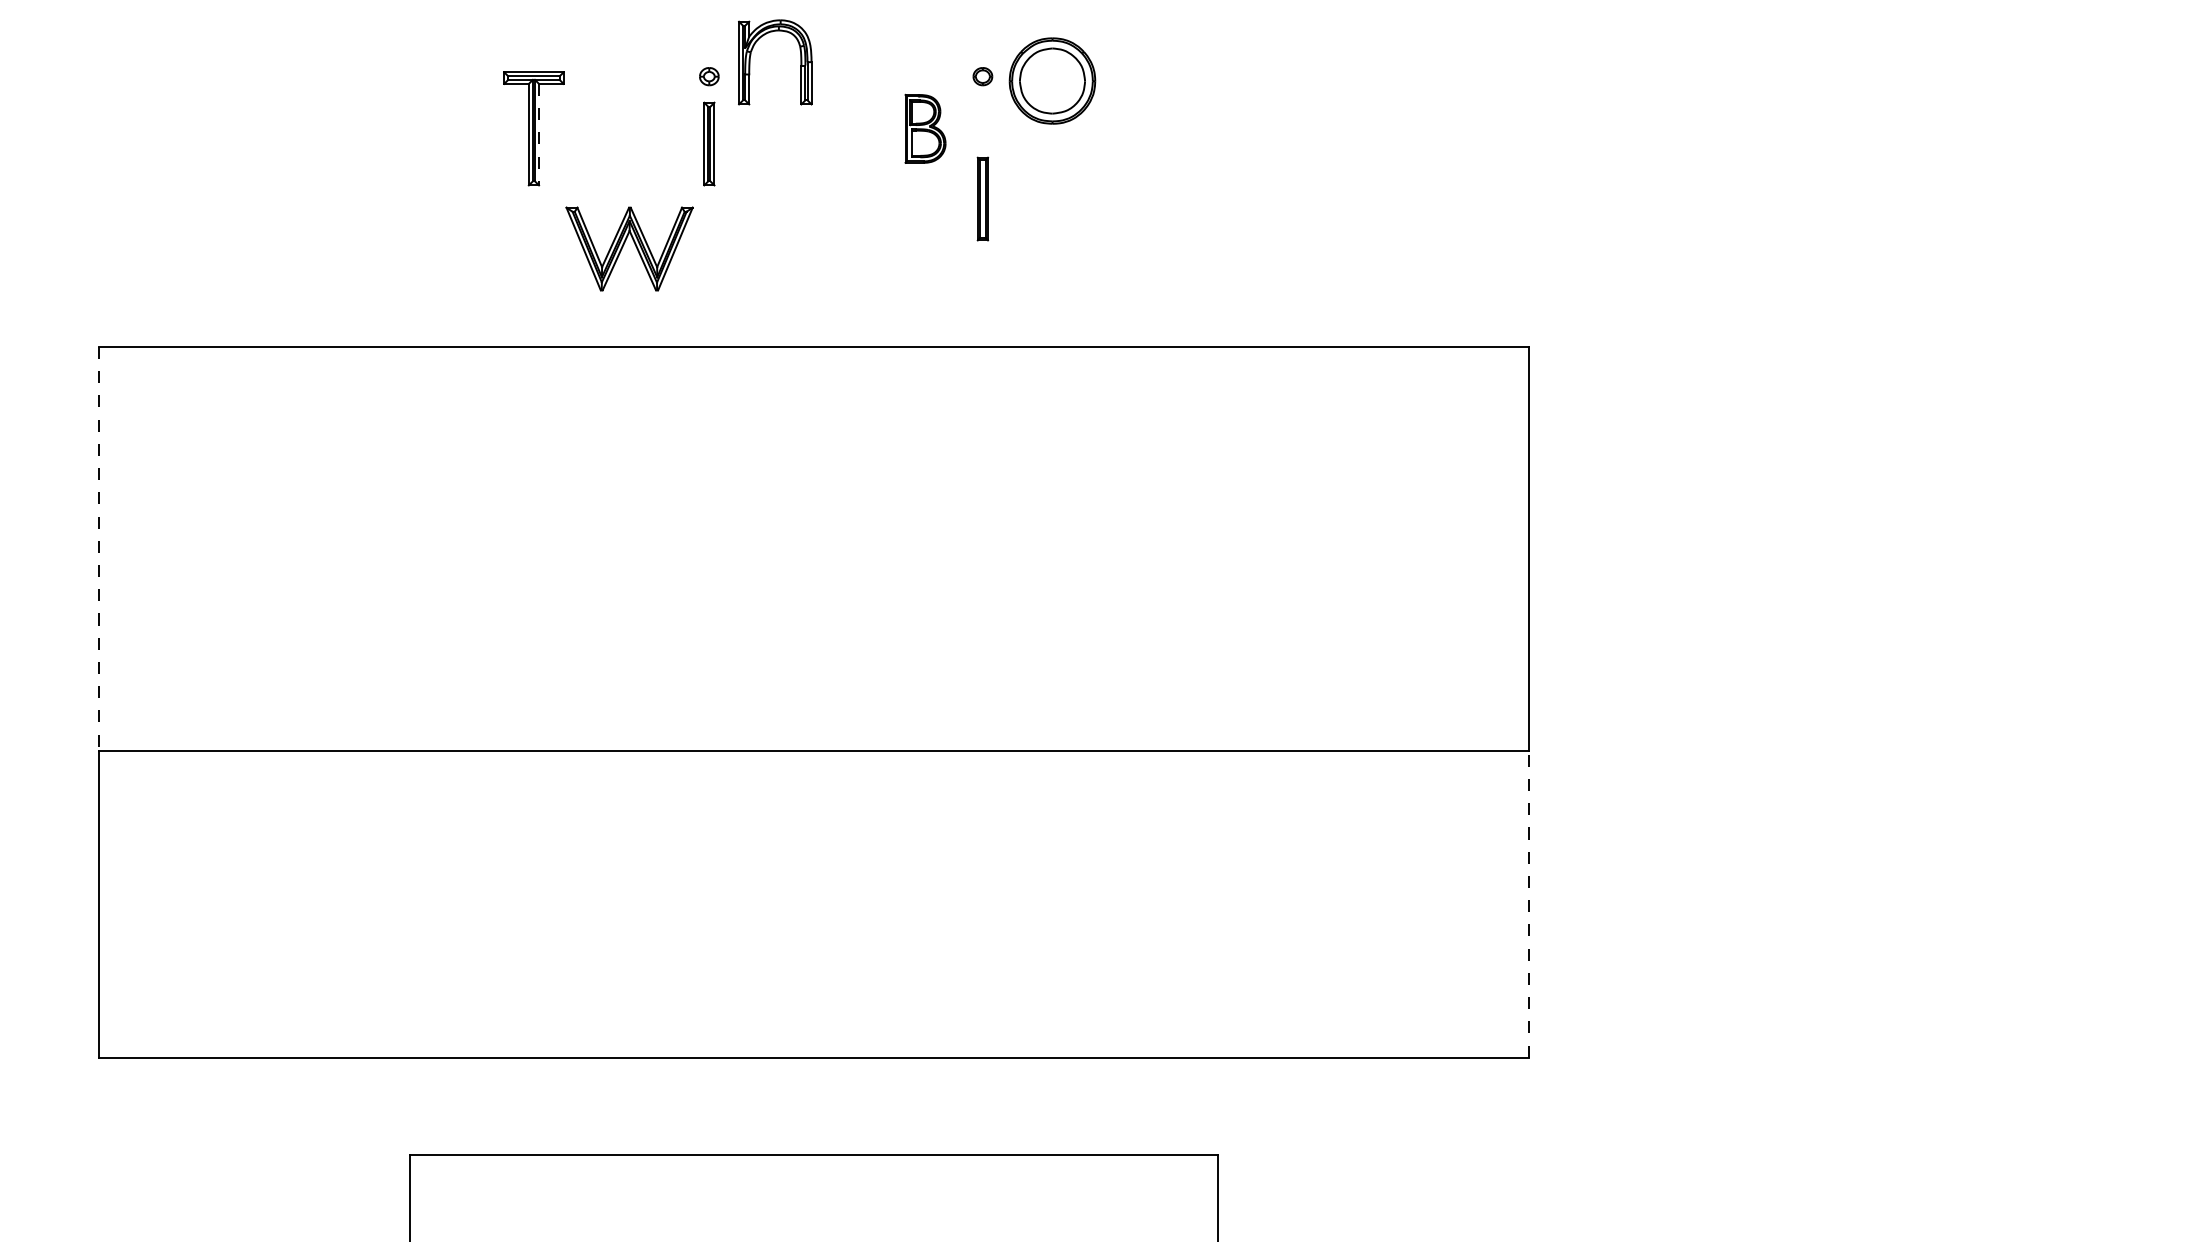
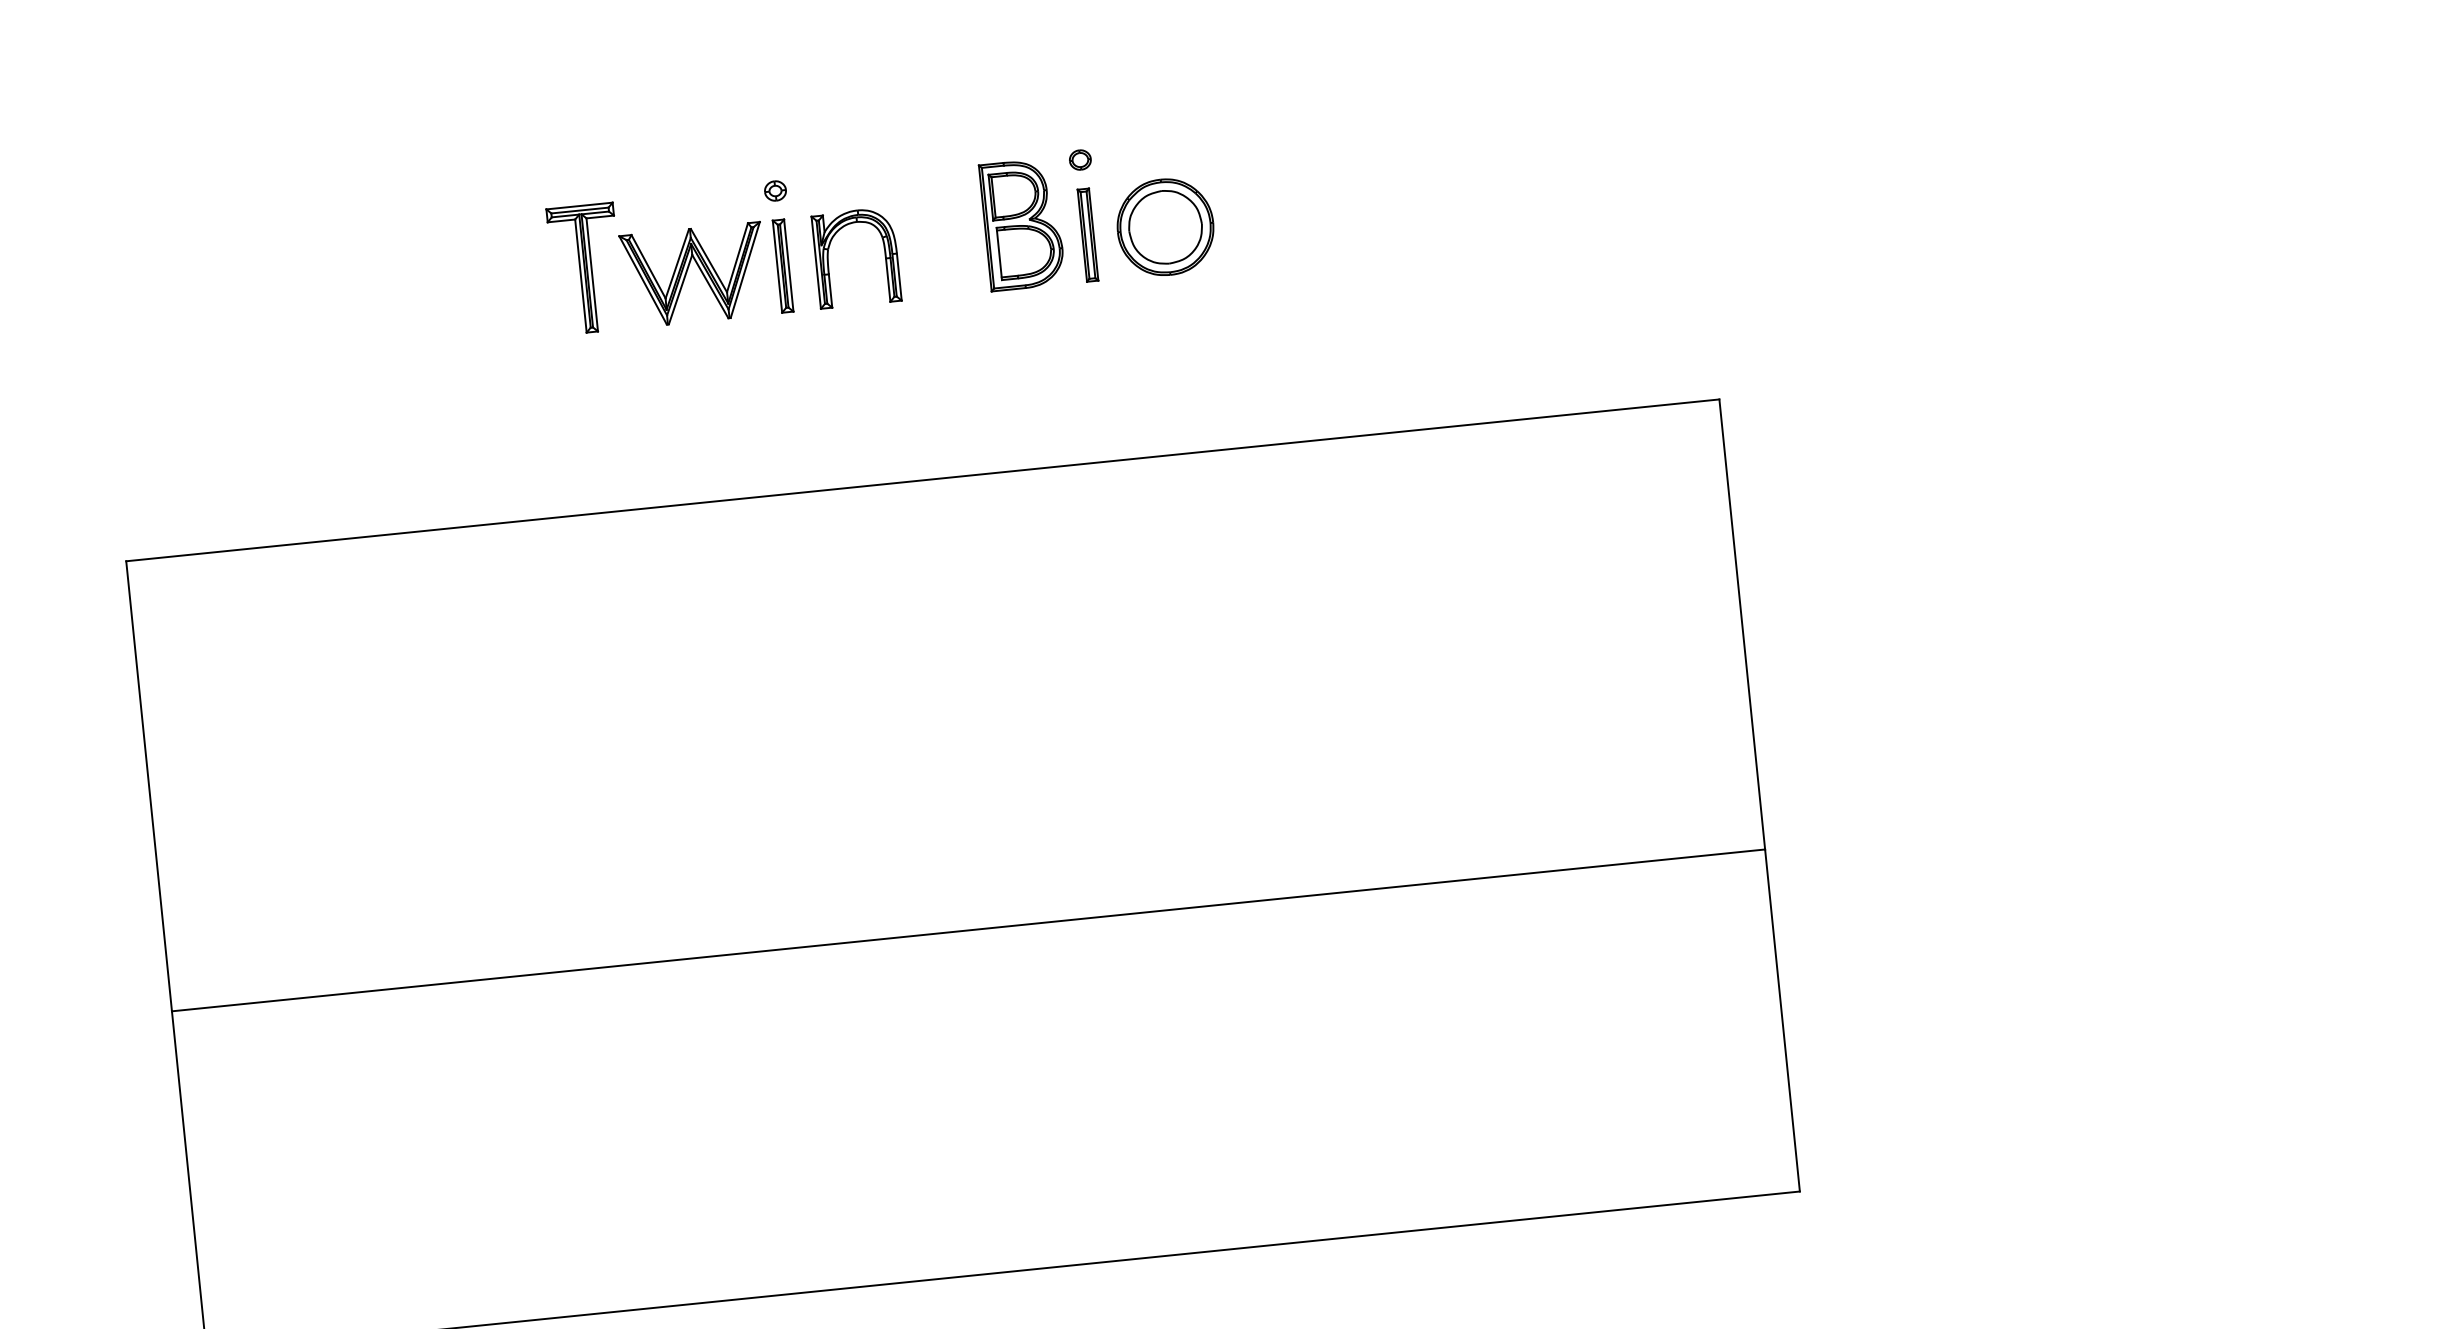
part: (751, 55) -> (829, 252), moved
part: (1052, 80) -> (1165, 226), moved
part: (925, 128) -> (1022, 224), size x1.67
line: (539, 134) -> (592, 274), dashed -> solid
part: (982, 198) -> (1087, 234), moved
part: (623, 247) -> (687, 274), moved
line: (99, 548) -> (149, 785), dashed -> solid
line: (1528, 903) -> (1782, 1019), dashed -> solid

